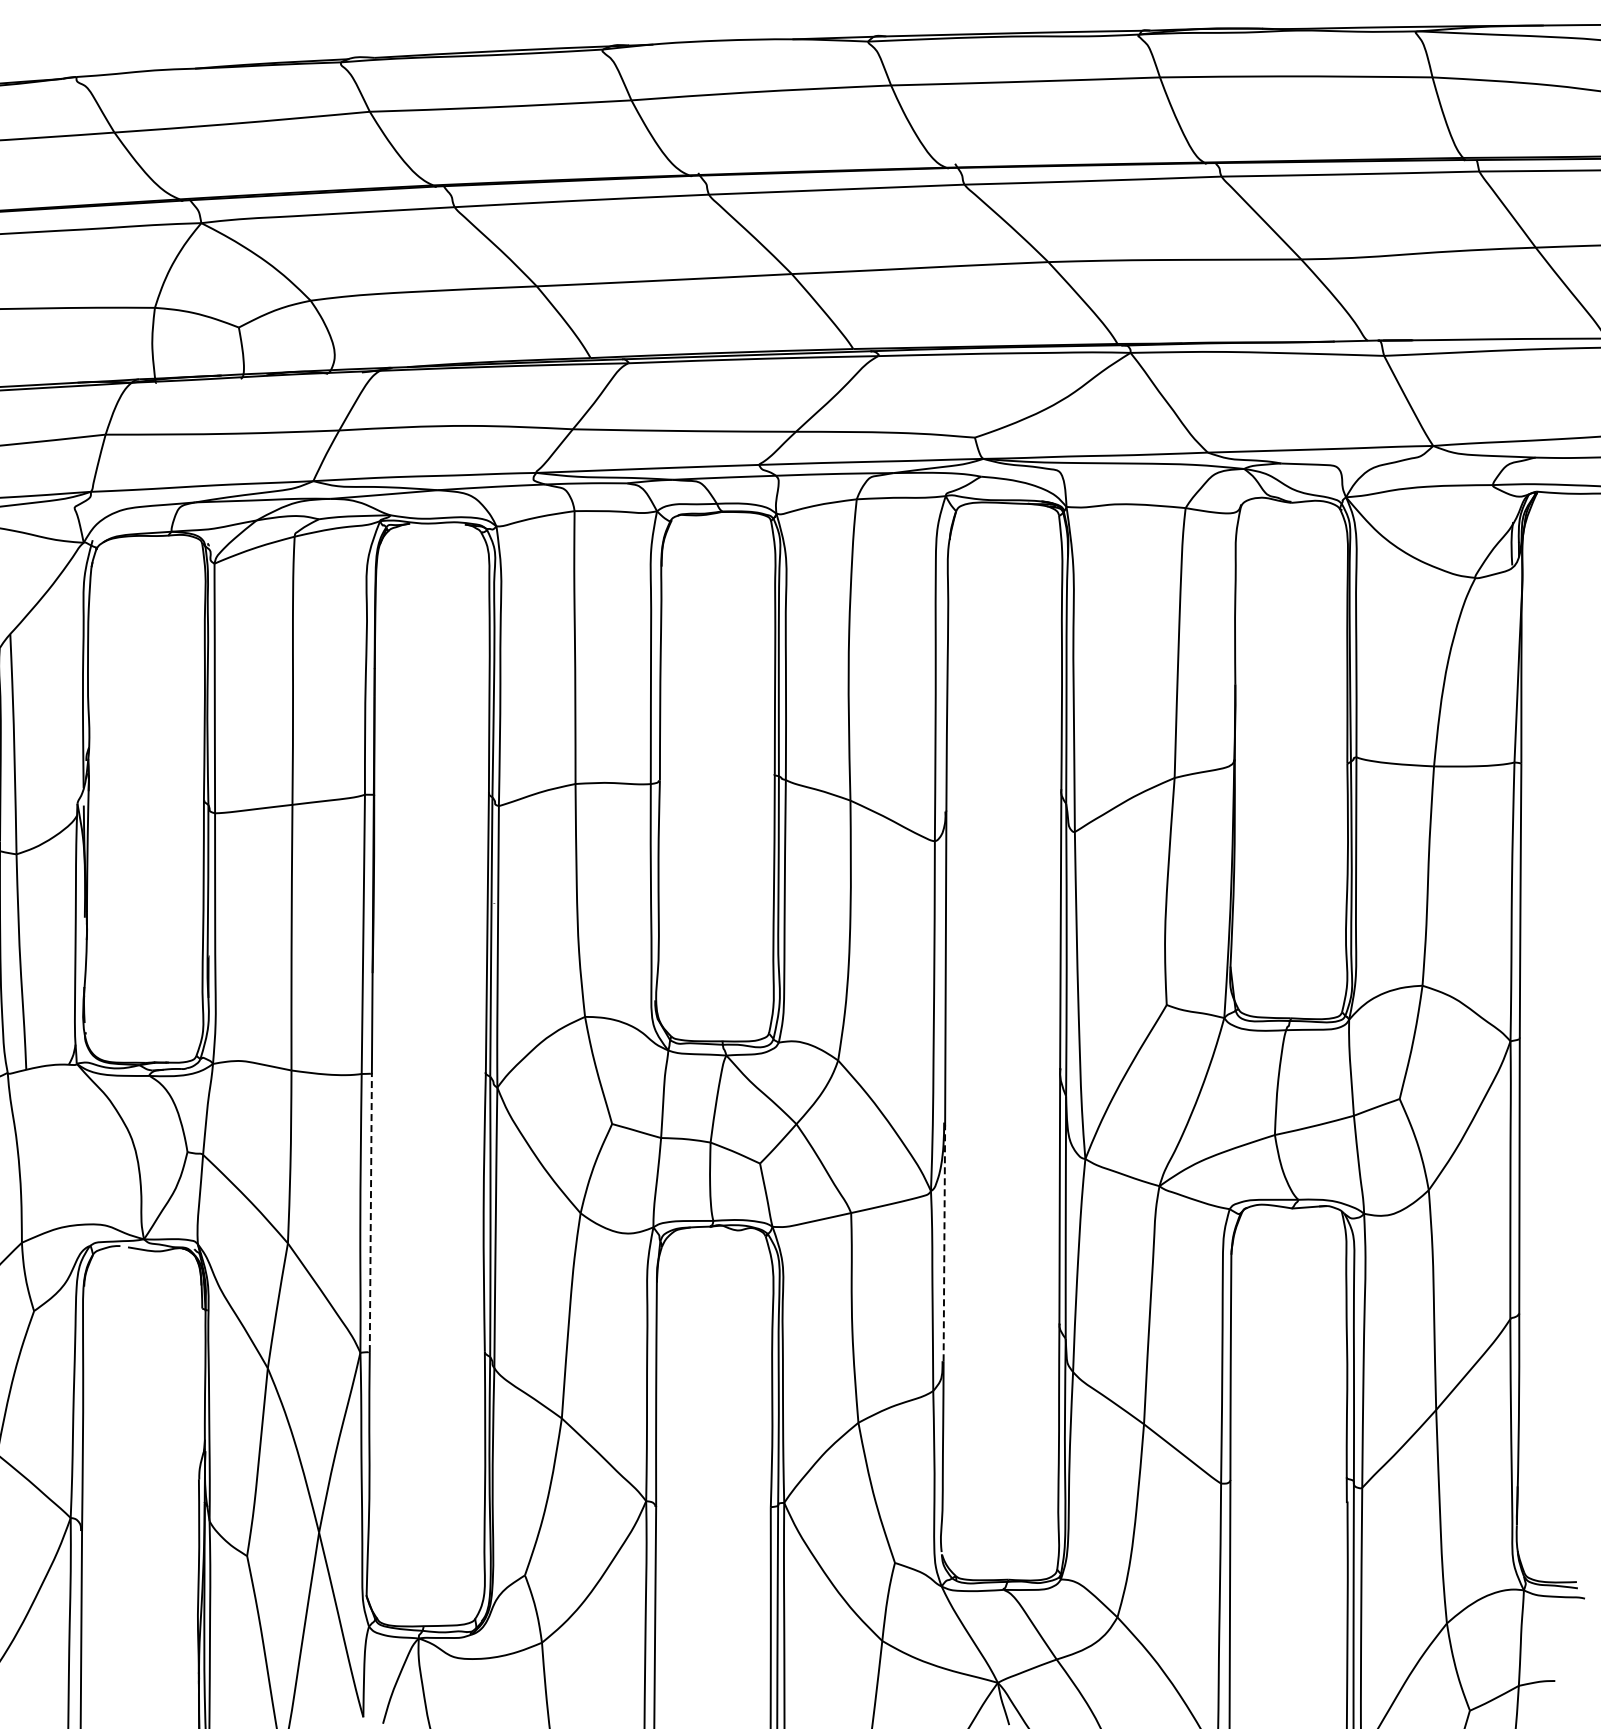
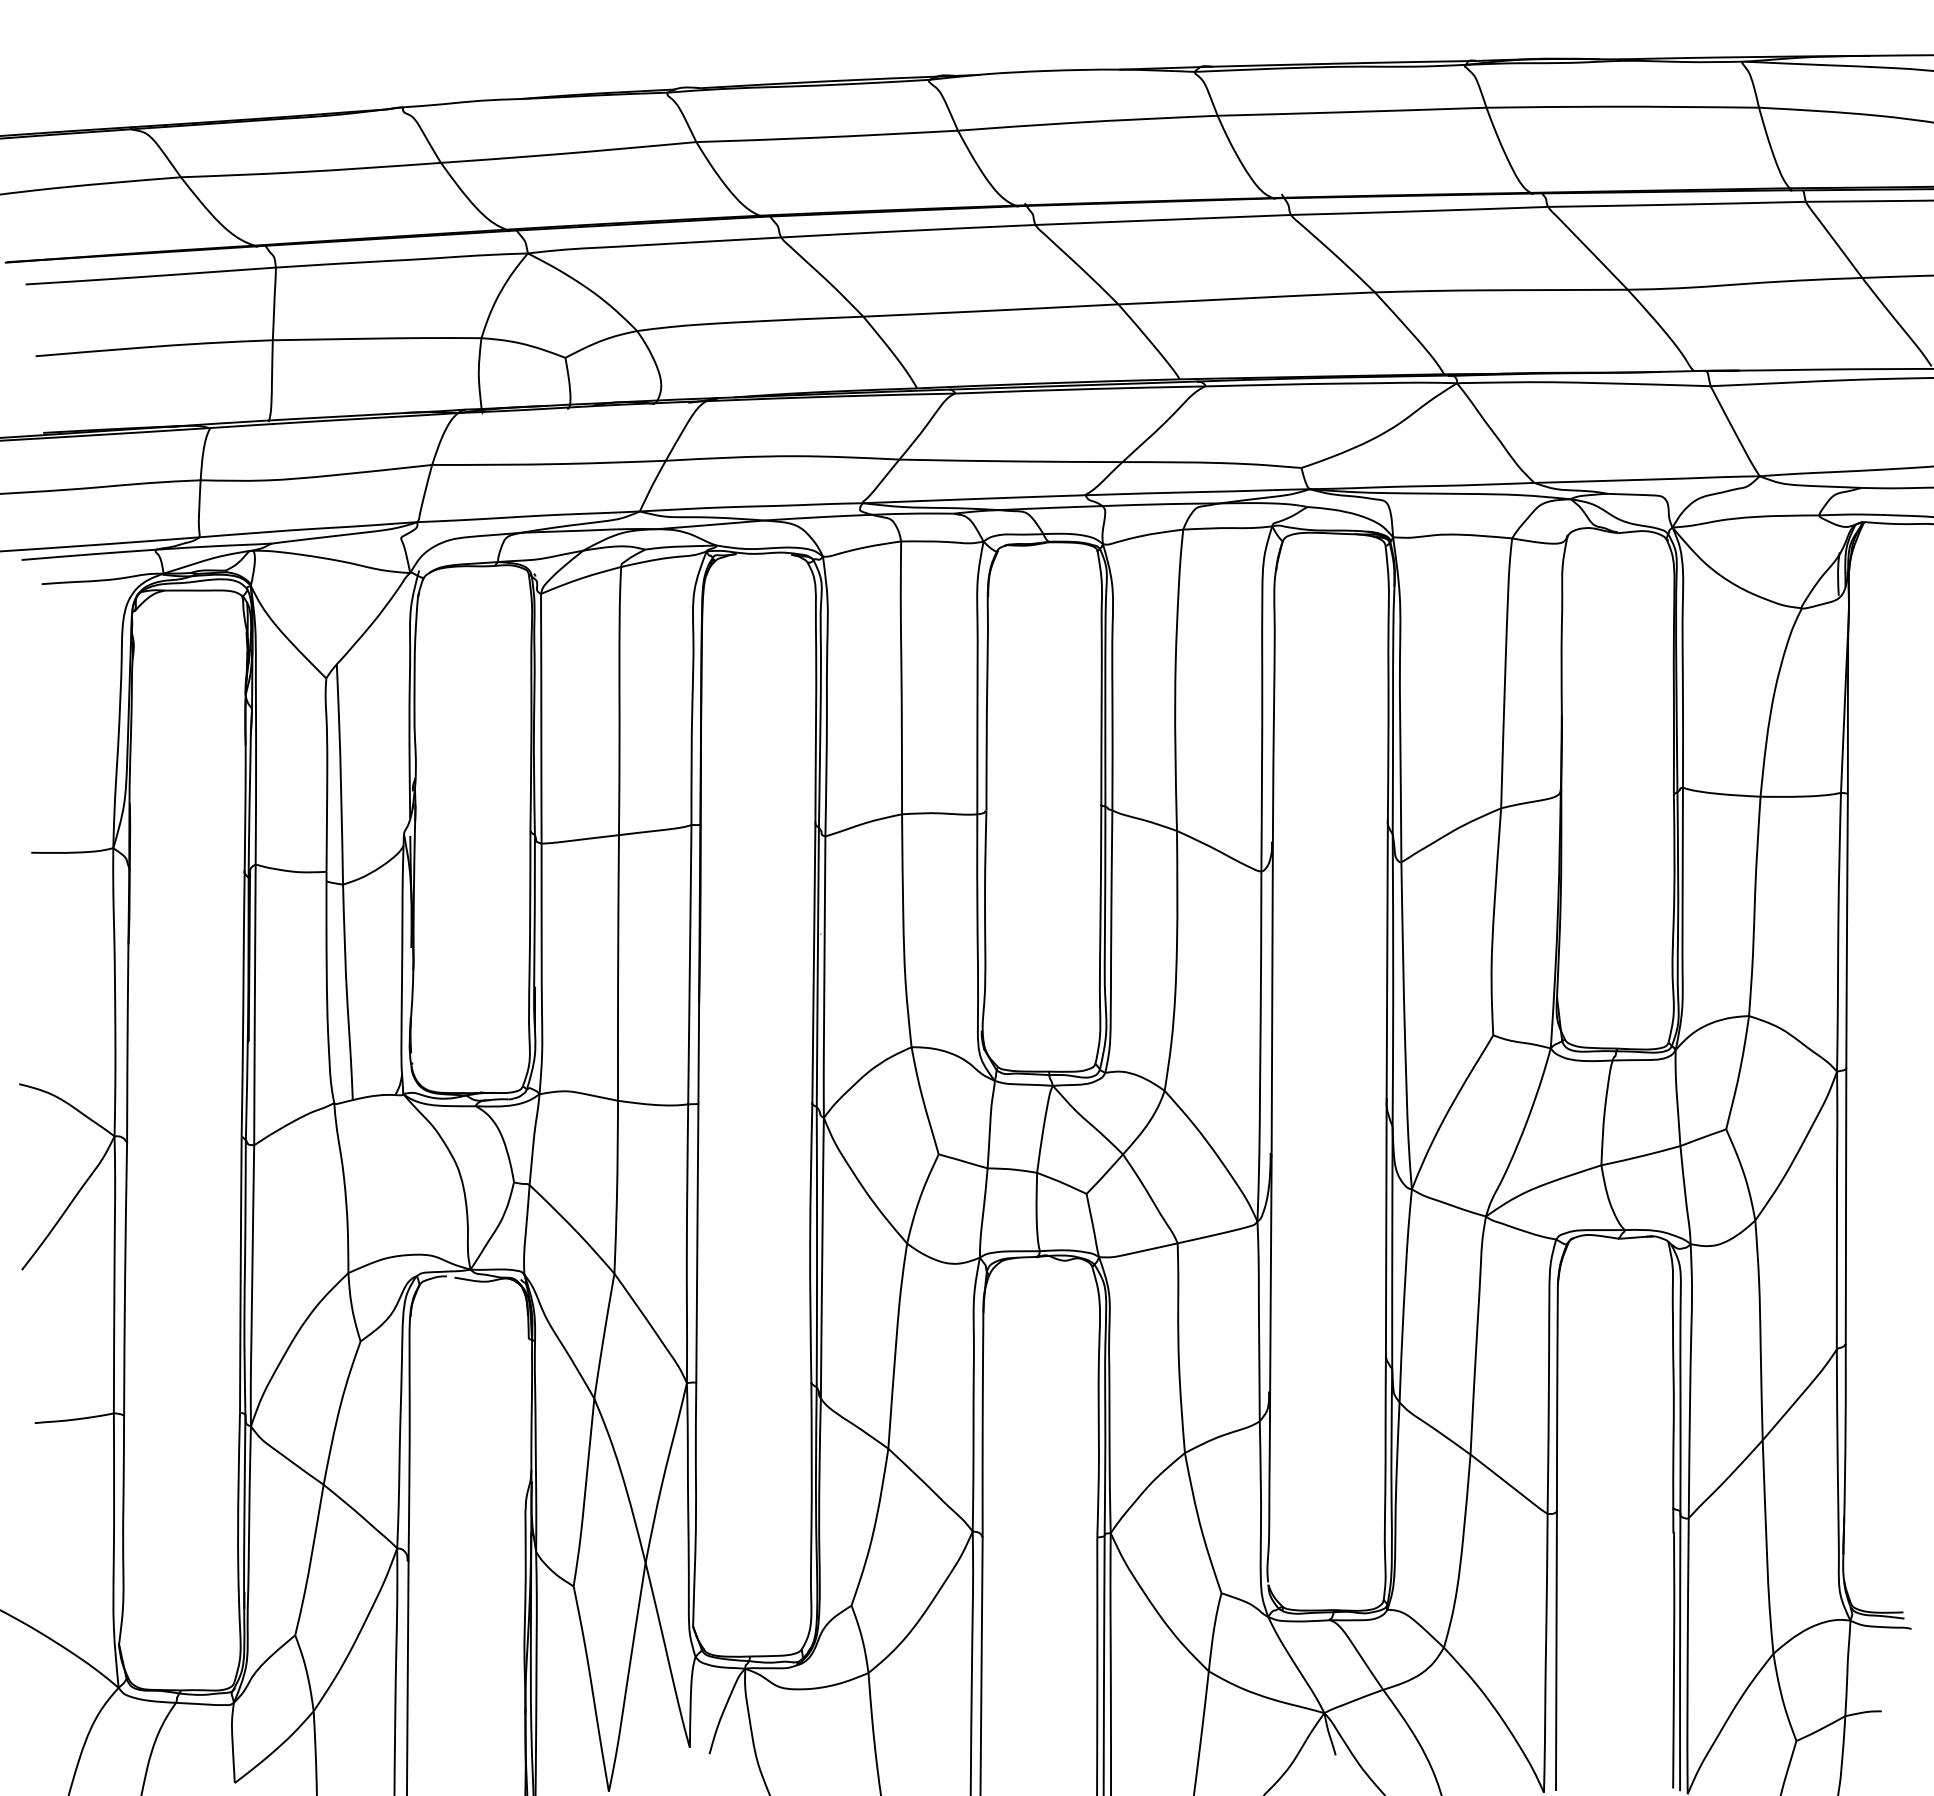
line: (370, 1212) -> (697, 1242), dashed -> solid
line: (943, 1243) -> (1270, 1273), dashed -> solid

